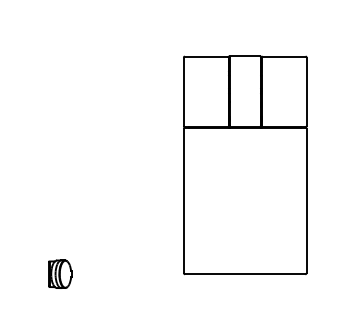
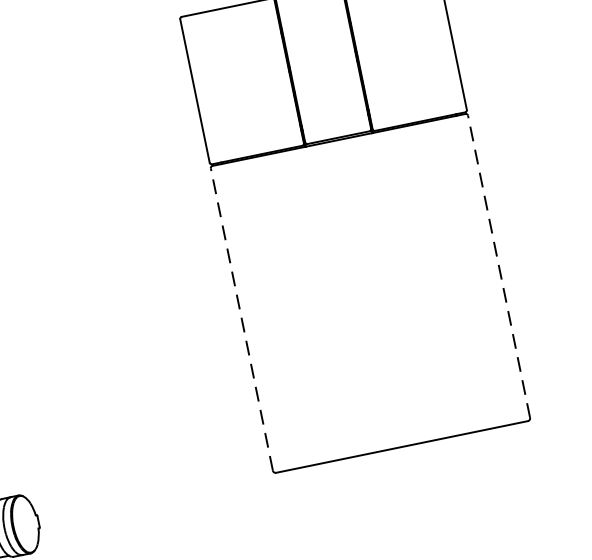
line: (183, 200) -> (240, 318), solid -> dashed
line: (306, 200) -> (498, 266), solid -> dashed

